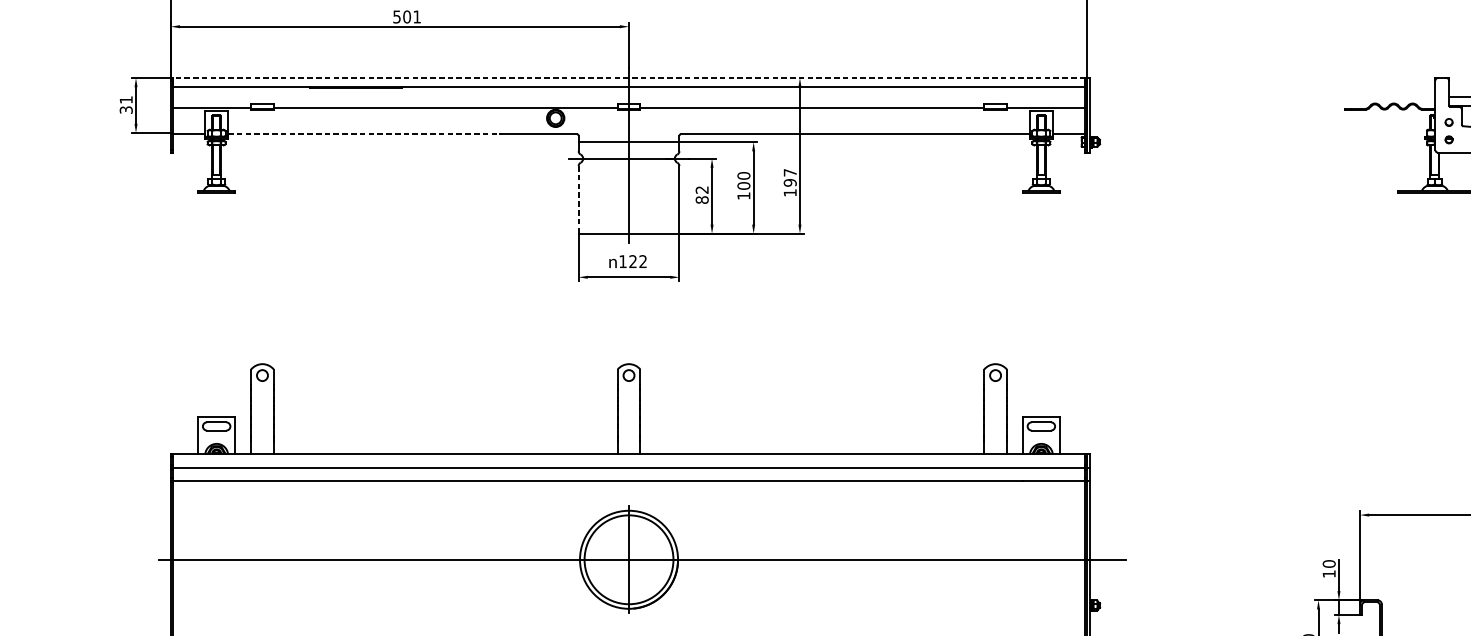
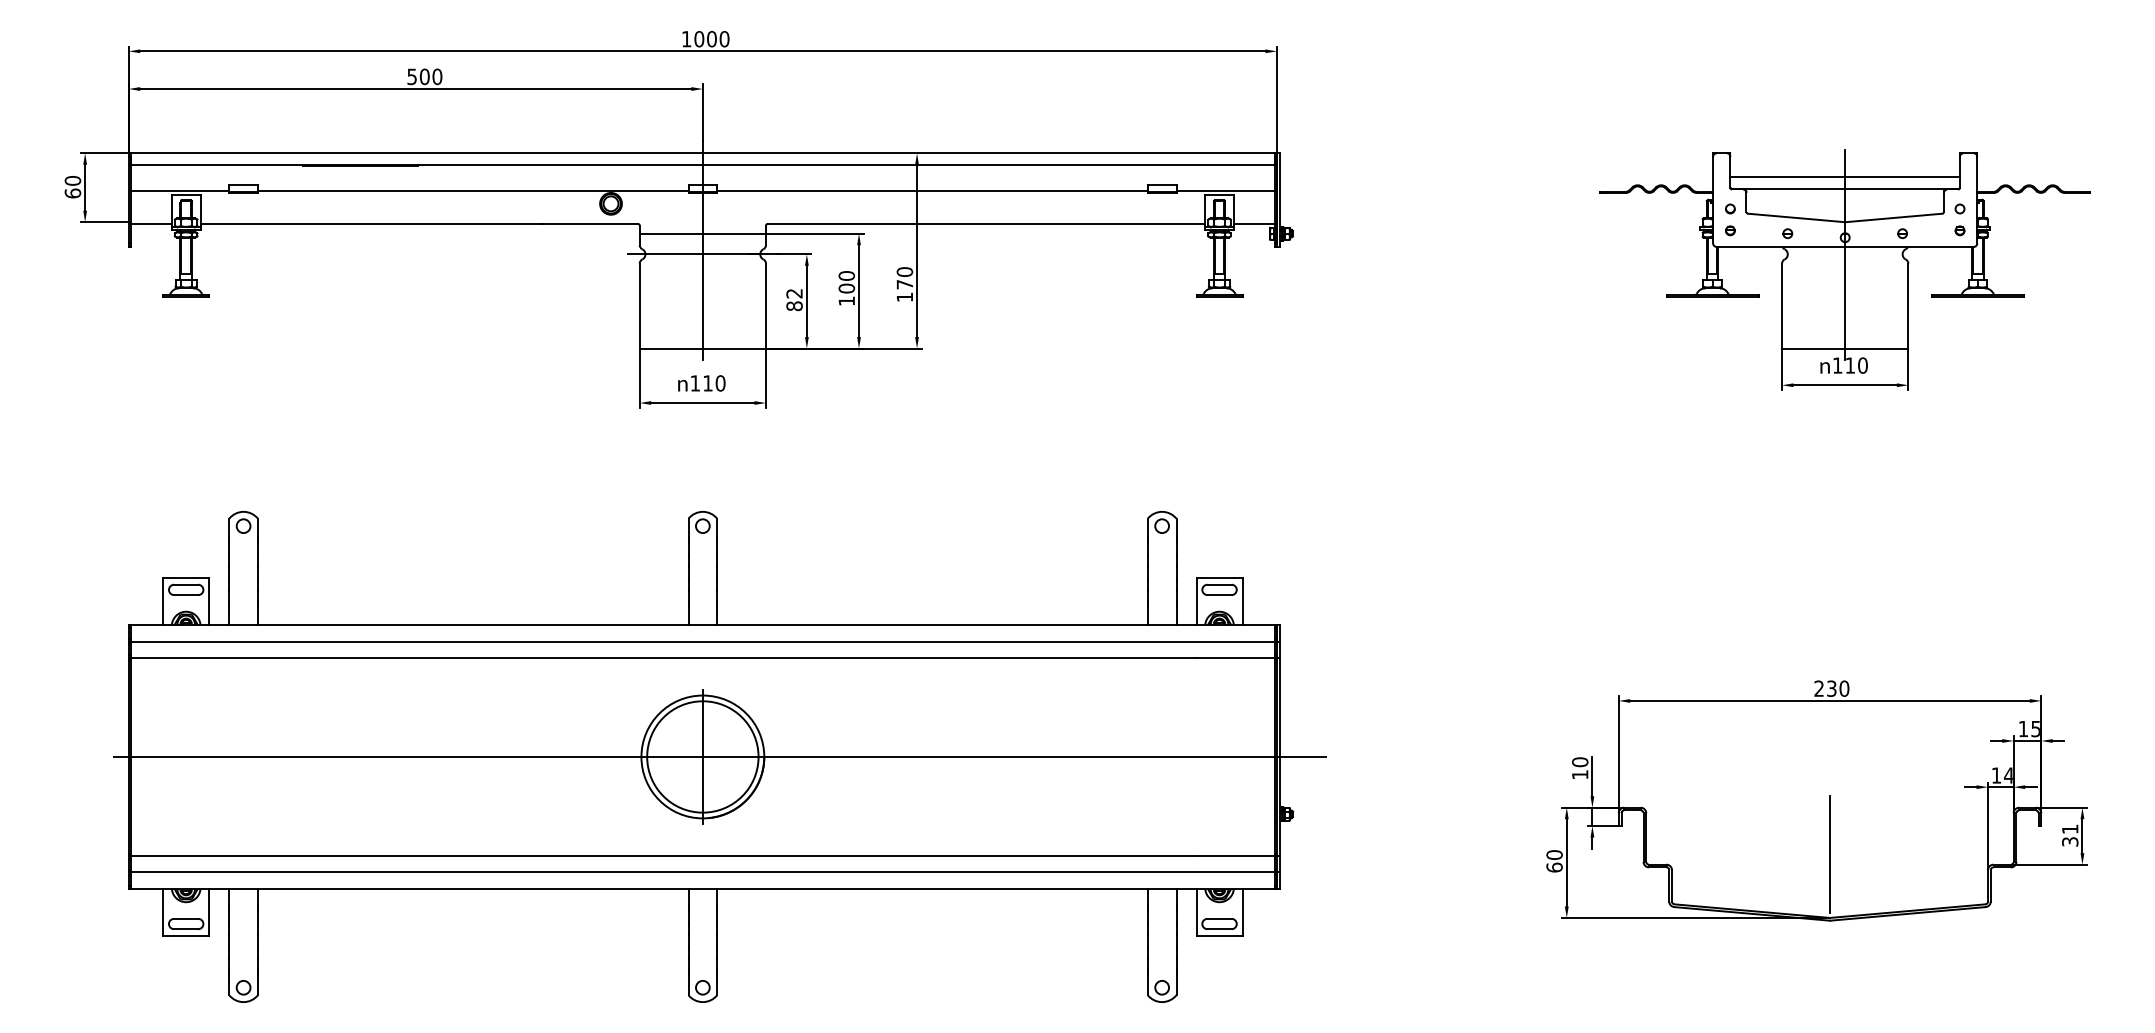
text: (417, 16) -> (437, 76), 501 -> 500
line: (628, 78) -> (702, 153), dashed -> solid
text: (125, 105) -> (72, 187), 31 -> 60
line: (365, 134) -> (372, 223), dashed -> solid
text: (789, 177) -> (904, 278), 197 -> 170
line: (578, 200) -> (639, 306), dashed -> solid
text: (638, 261) -> (714, 383), 122 -> 110

